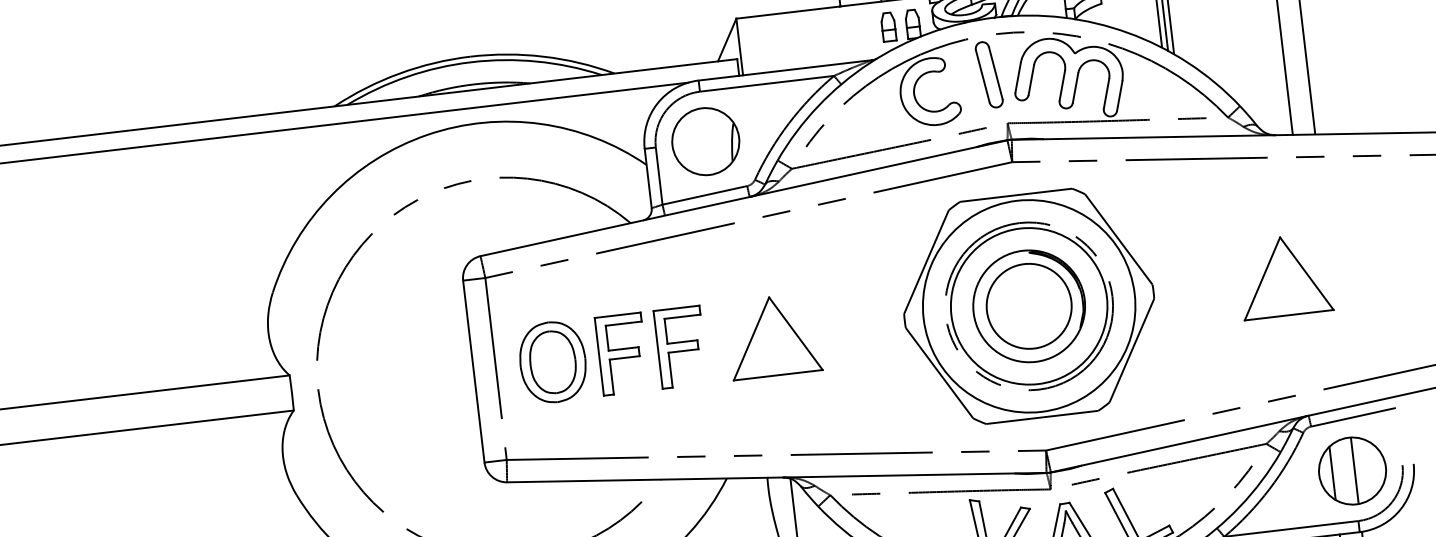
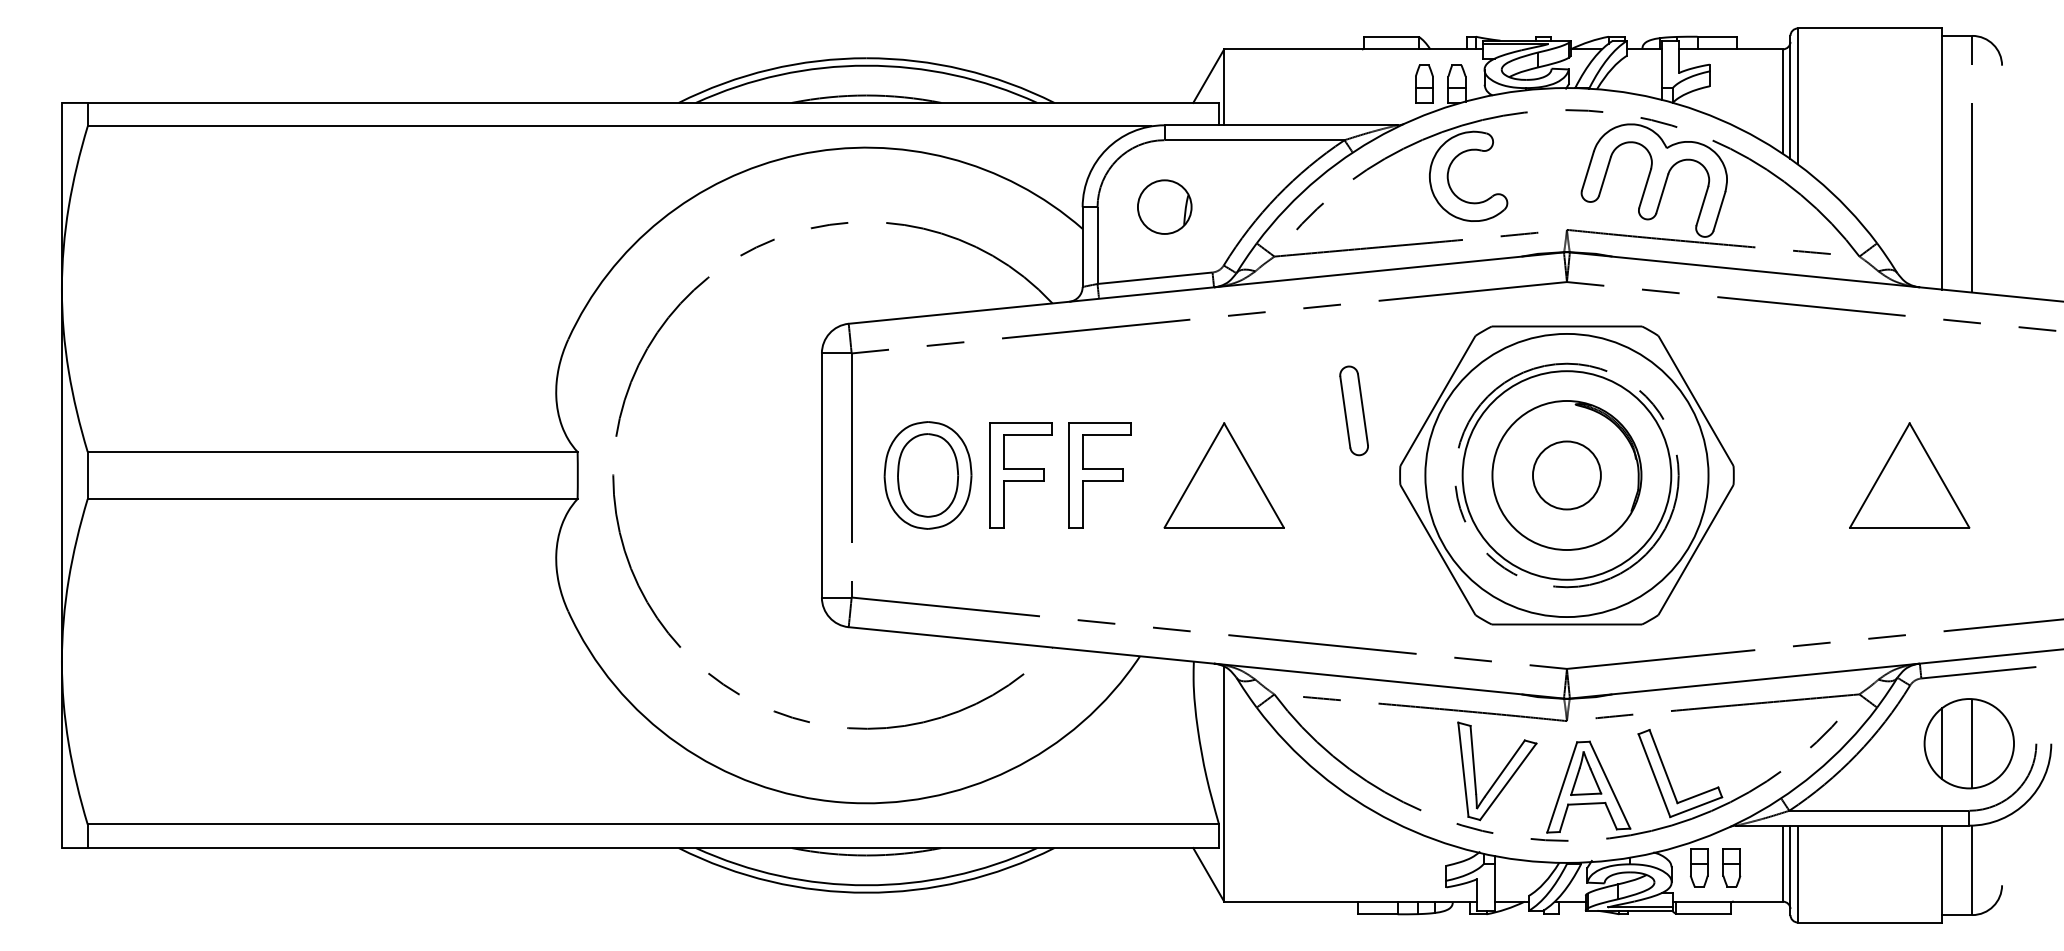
part: (988, 74) -> (1353, 410), moved
part: (705, 141) -> (1164, 206), size x0.6
circle: (1028, 306) -> (1566, 475), size x0.6

